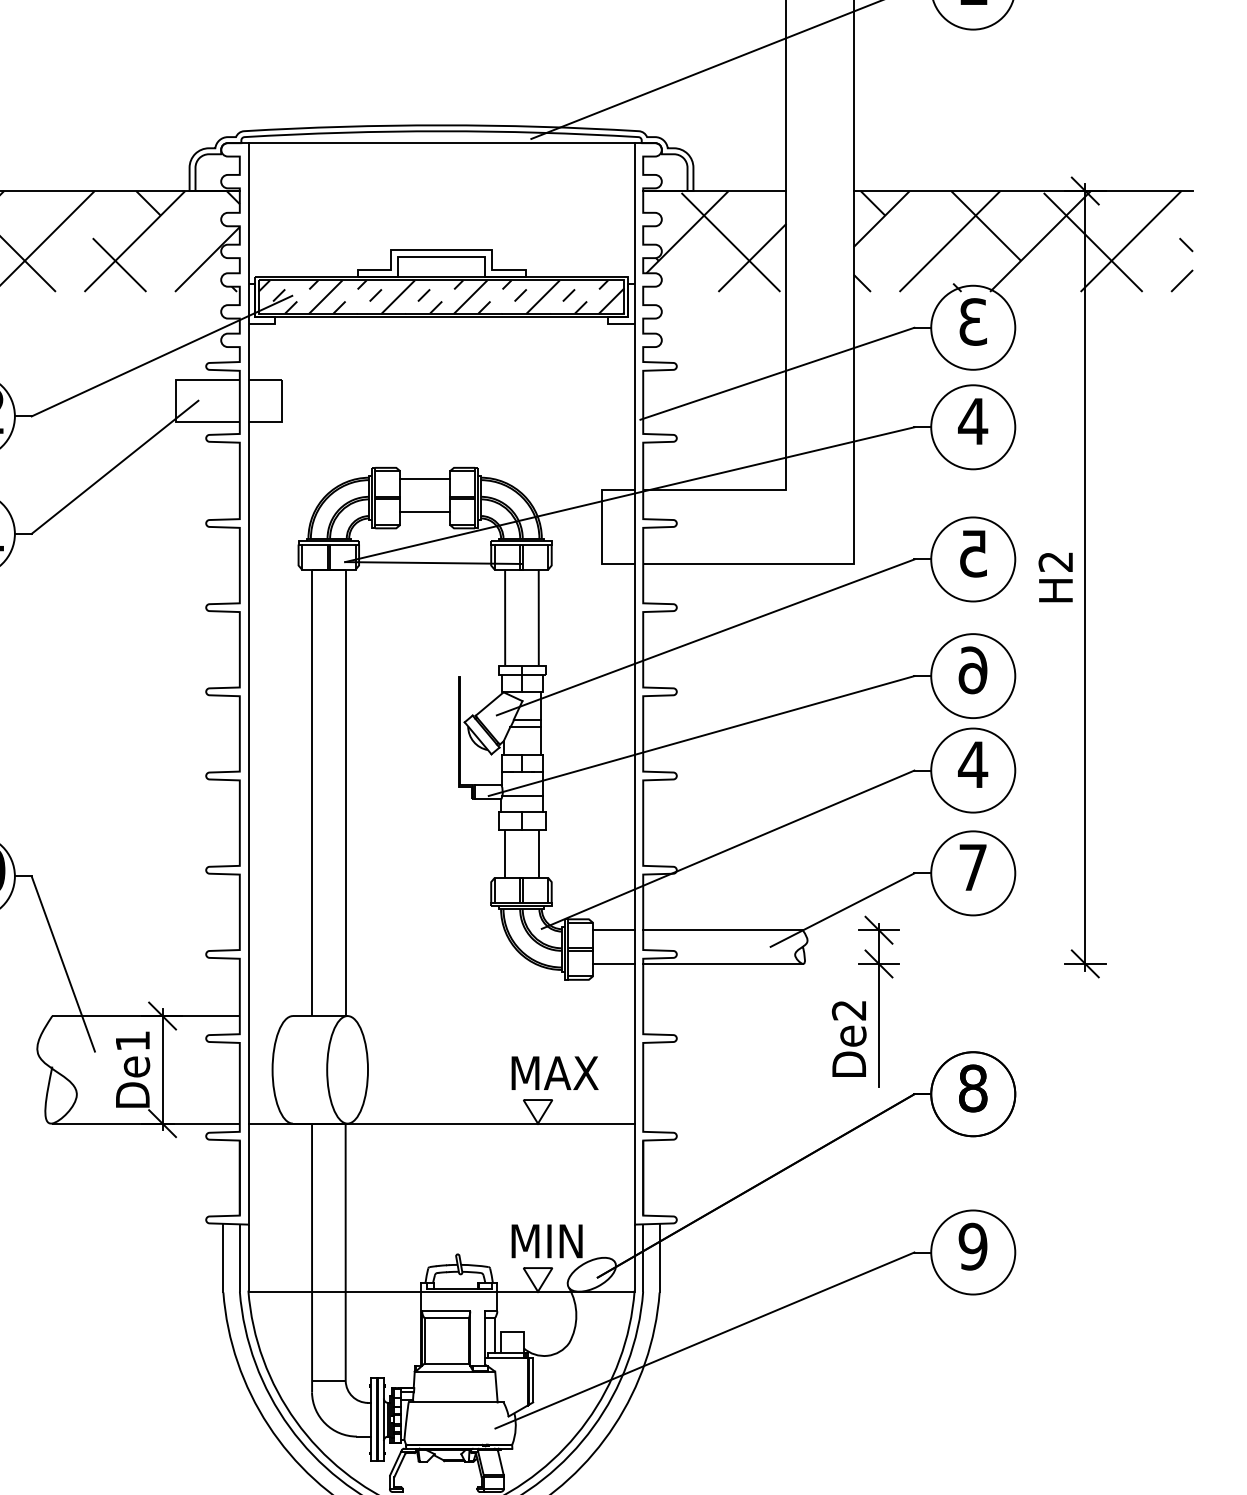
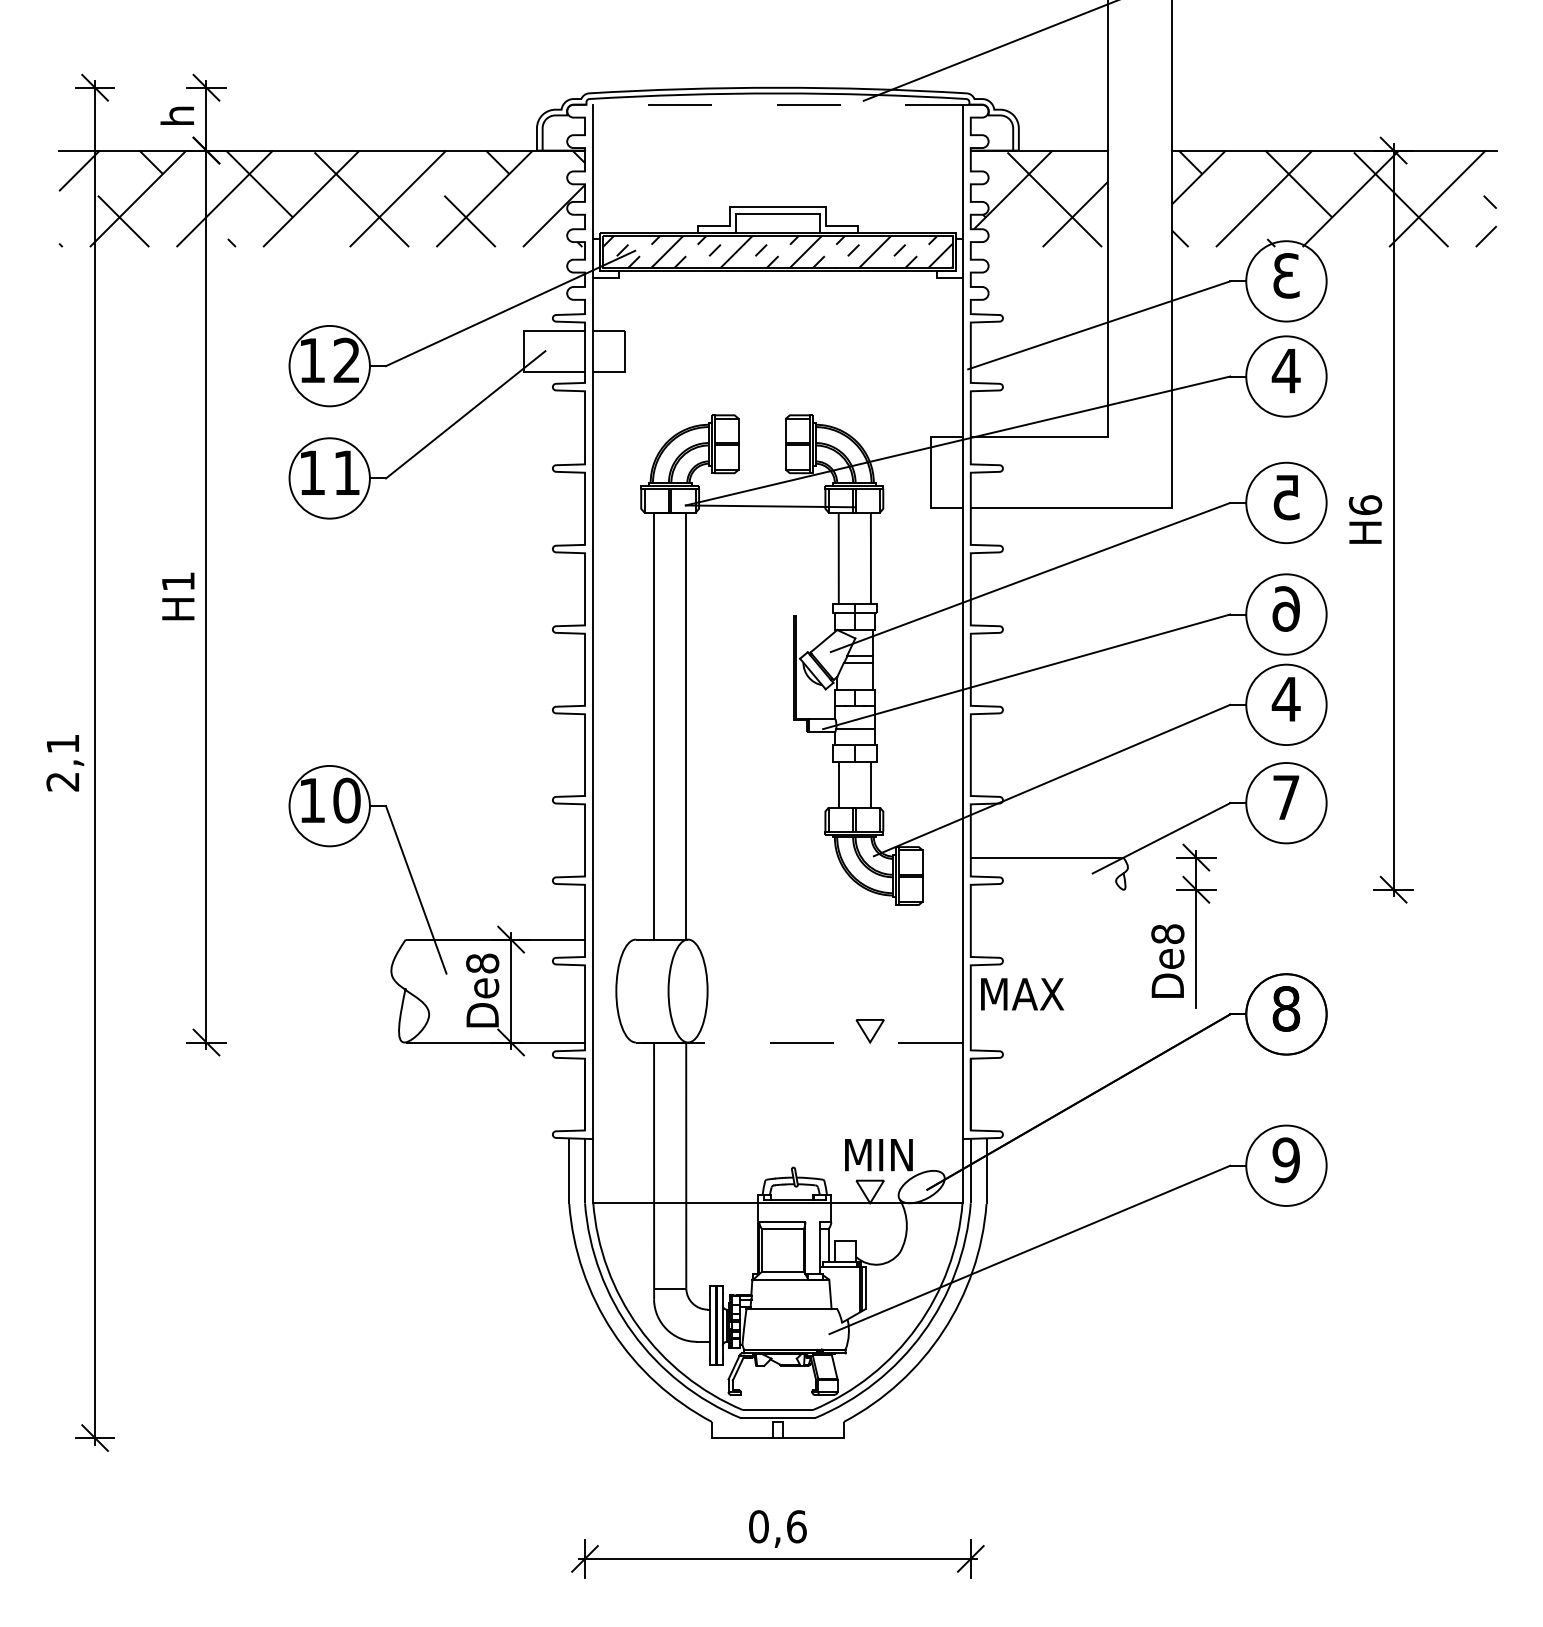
line: (441, 142) -> (777, 104), solid -> dashed
line: (425, 478) -> (762, 425), removed
line: (425, 512) -> (762, 458), removed
text: (1055, 562) -> (1365, 505), H2 -> H6
line: (613, 930) -> (942, 857), removed
line: (613, 963) -> (942, 889), removed
line: (722, 963) -> (1046, 889), removed
text: (848, 1009) -> (1167, 933), De2 -> De8
text: (132, 1041) -> (482, 963), De1 -> De8
text: (555, 1073) -> (1022, 994), moved
line: (441, 1123) -> (777, 1042), solid -> dashed

